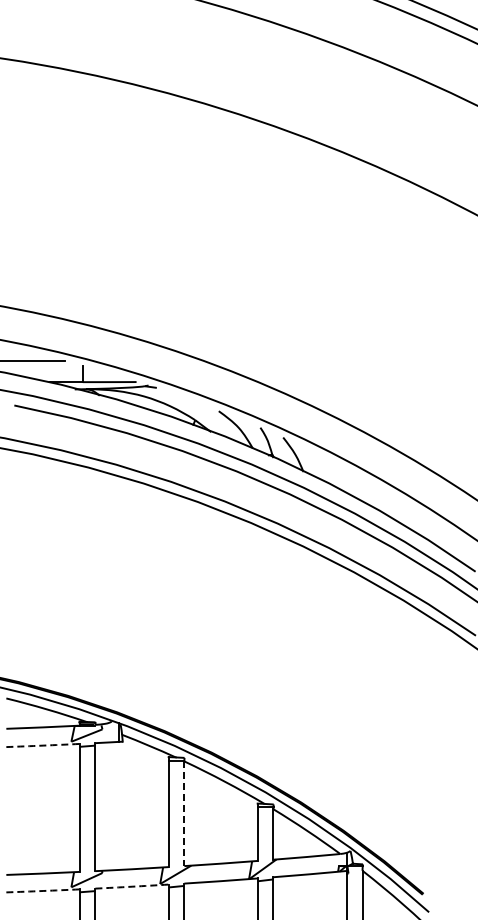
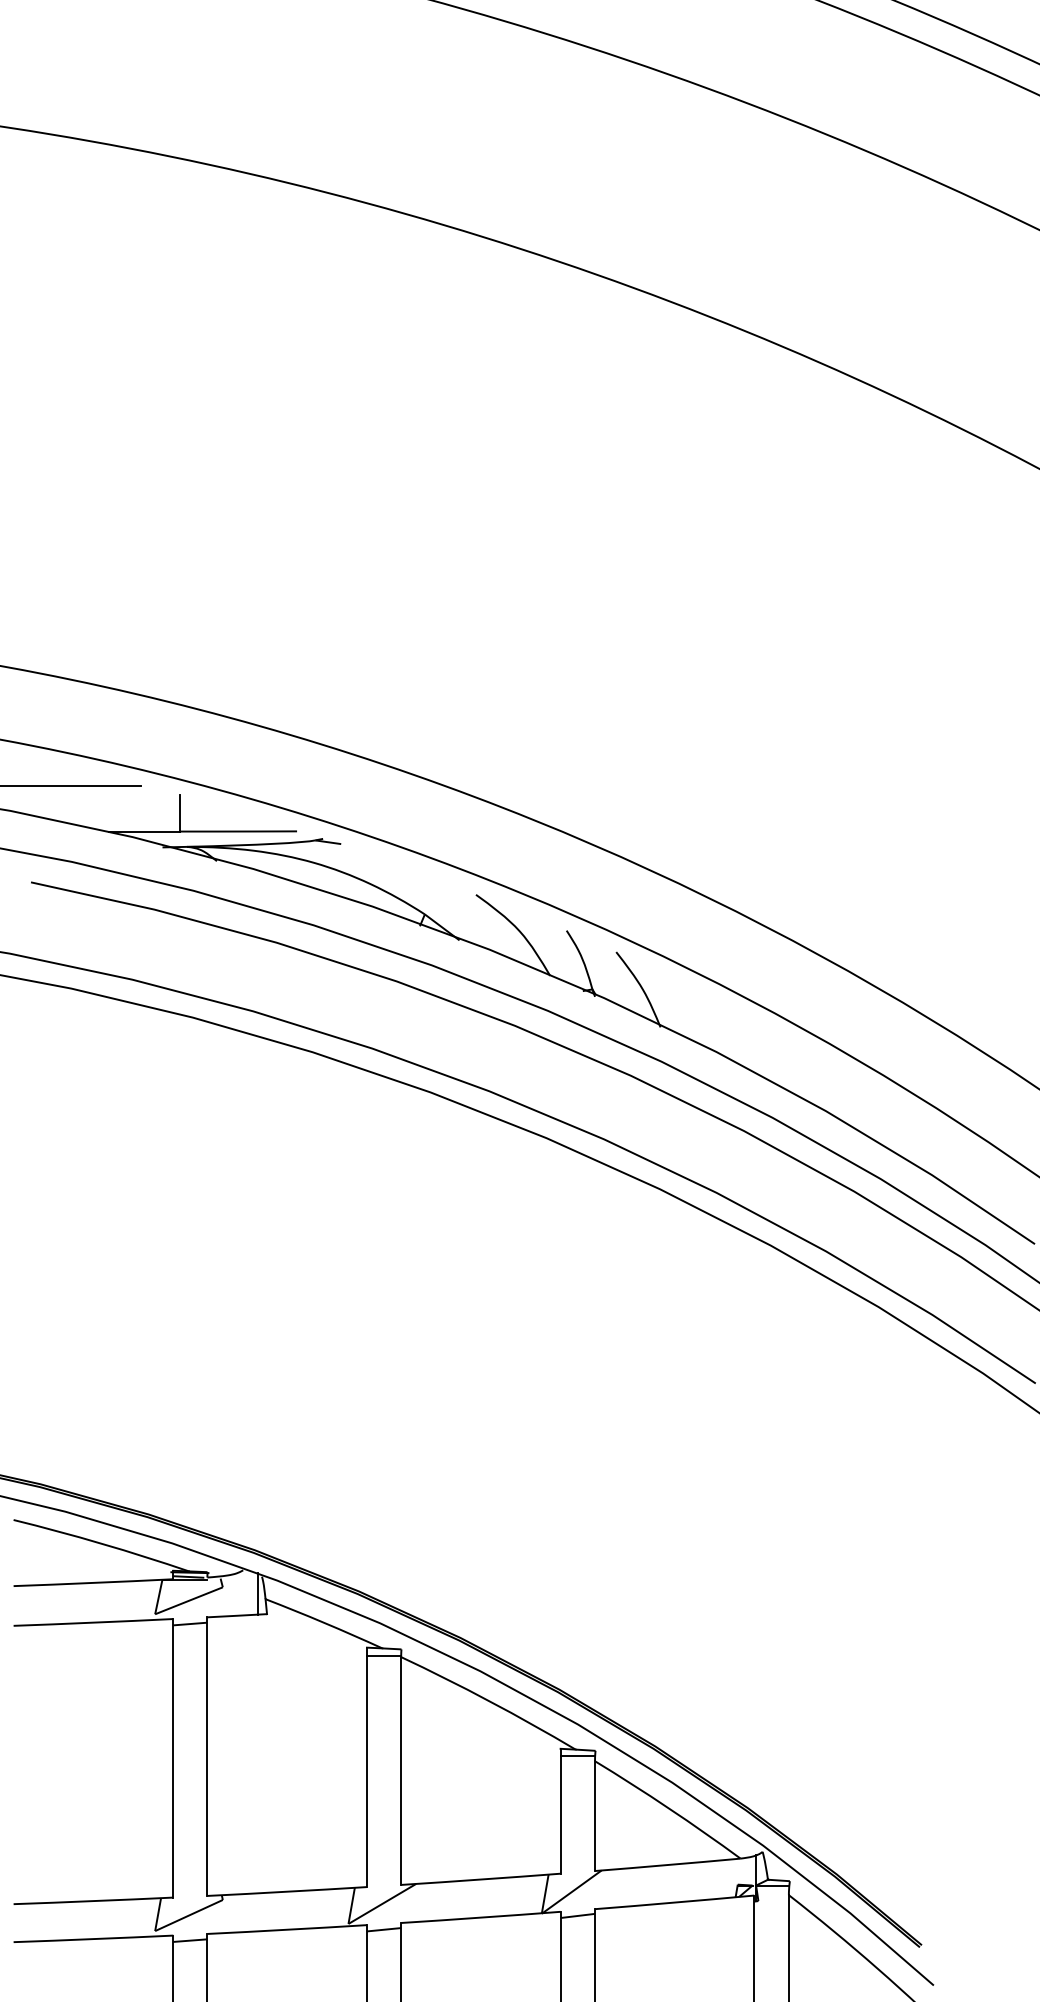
arc: (43, 745) -> (94, 1622), dashed -> solid
line: (184, 814) -> (401, 1772), dashed -> solid
arc: (132, 886) -> (288, 1929), dashed -> solid
arc: (43, 890) -> (94, 1938), dashed -> solid

